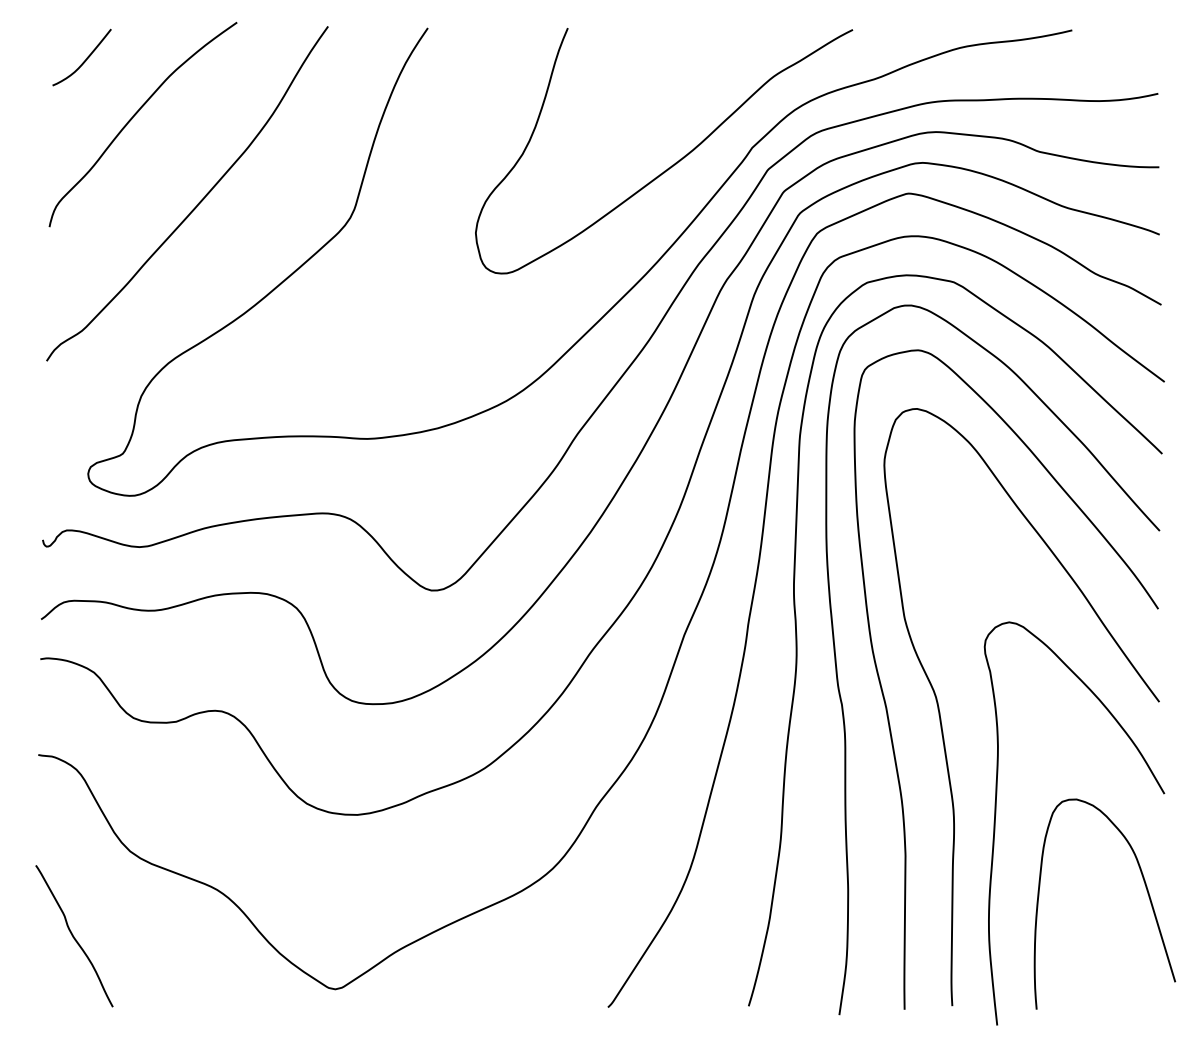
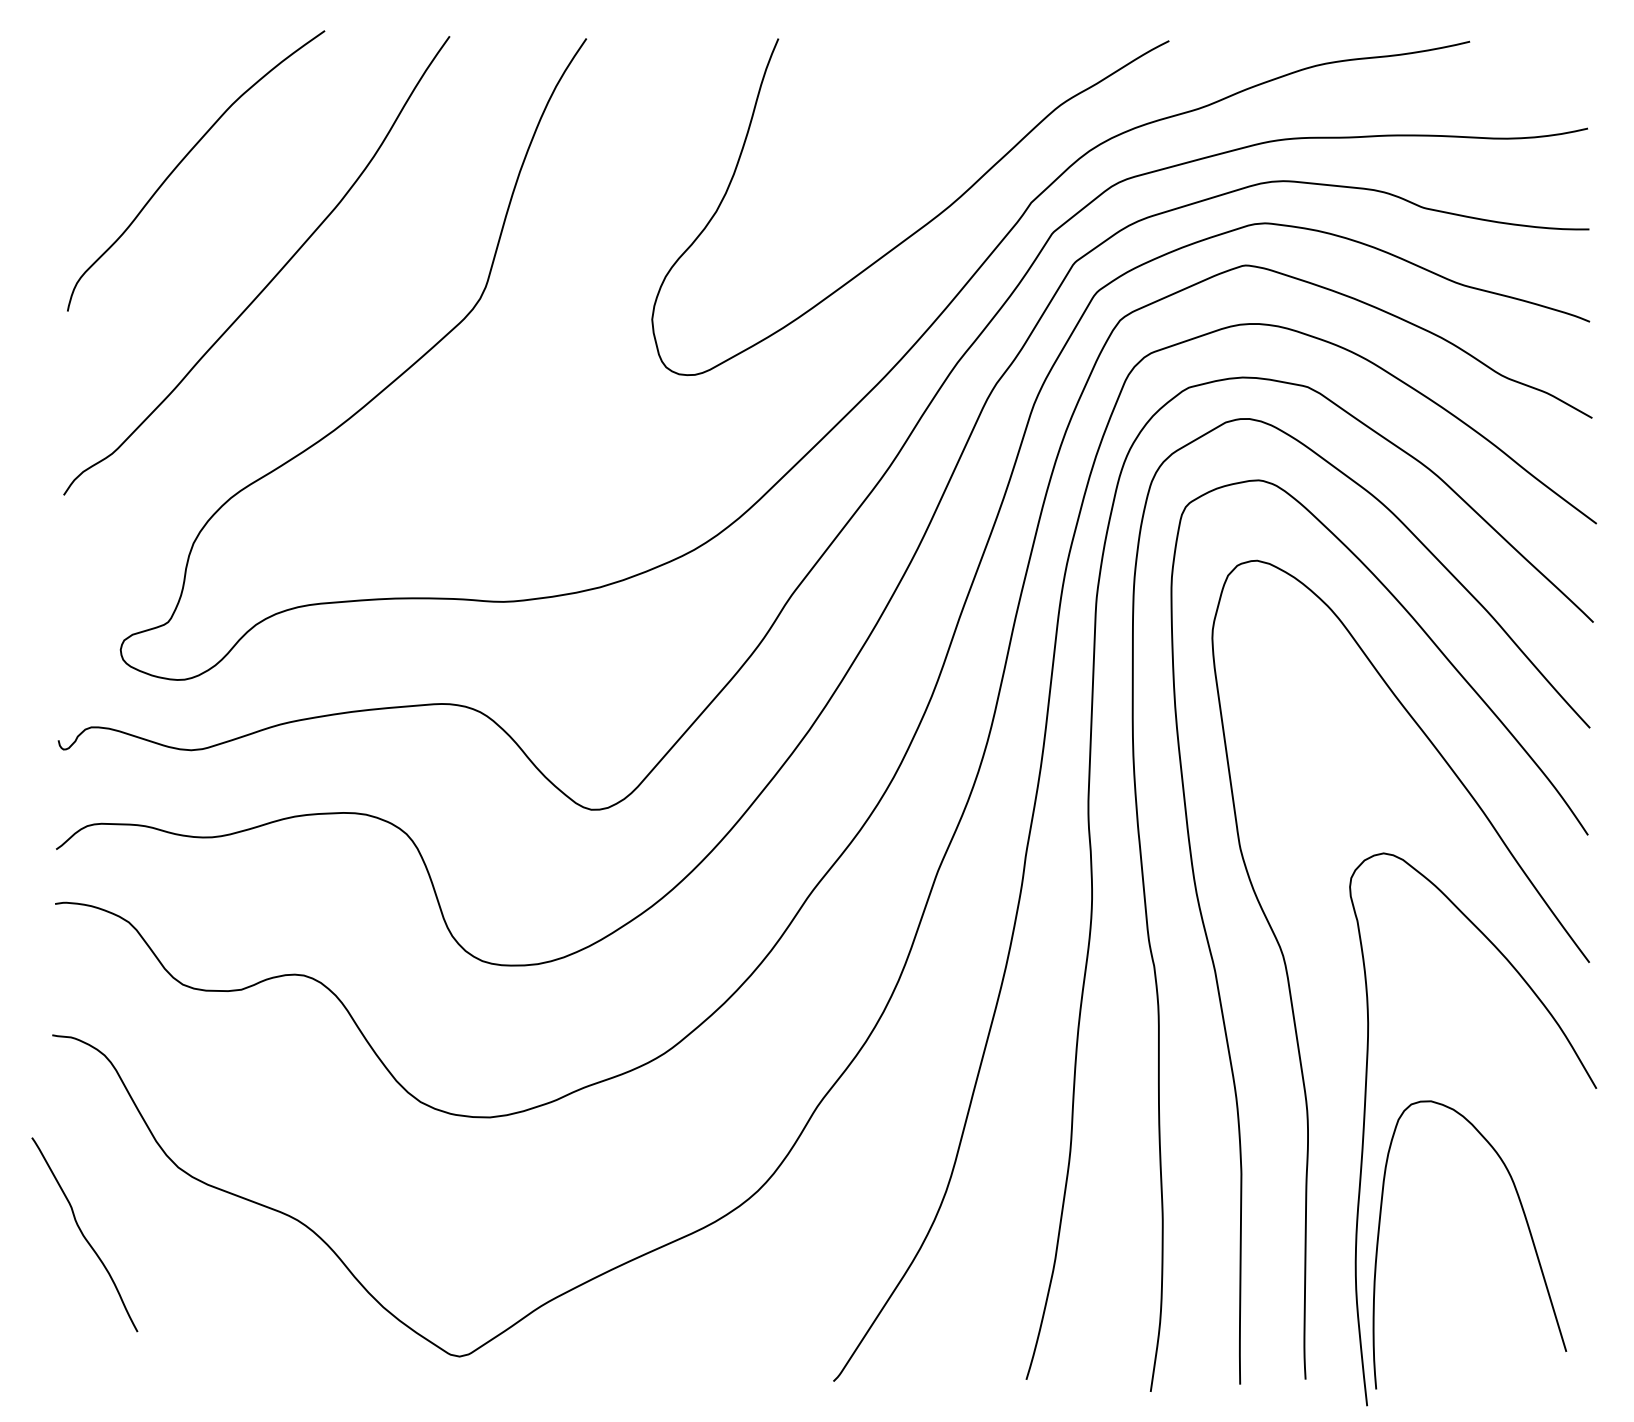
curve: (85, 60) -> (116, 82), removed
curve: (1146, 889) -> (1526, 1224), moved
curve: (73, 936) -> (83, 1234), moved

